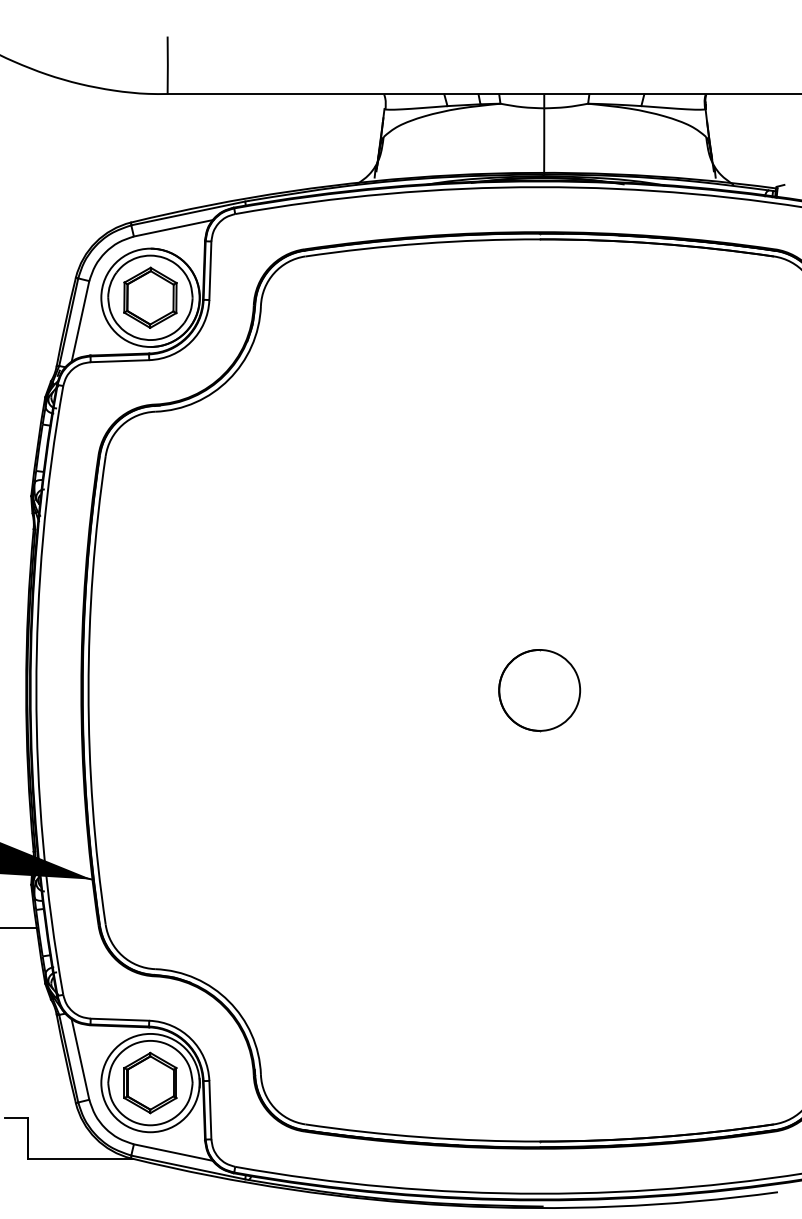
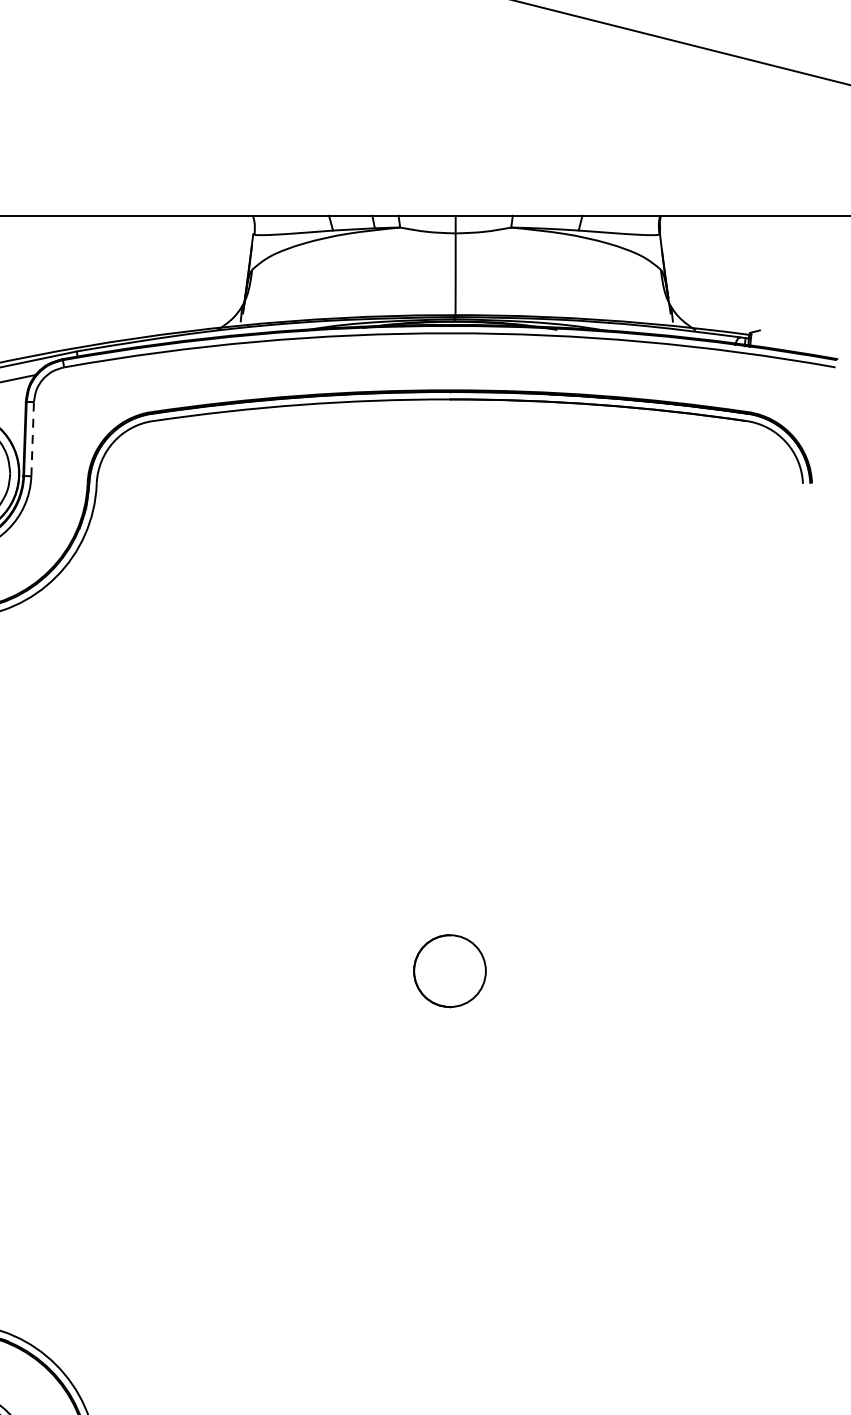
line: (210, 270) -> (32, 438), solid -> dashed
part: (539, 690) -> (449, 970), size x0.7

